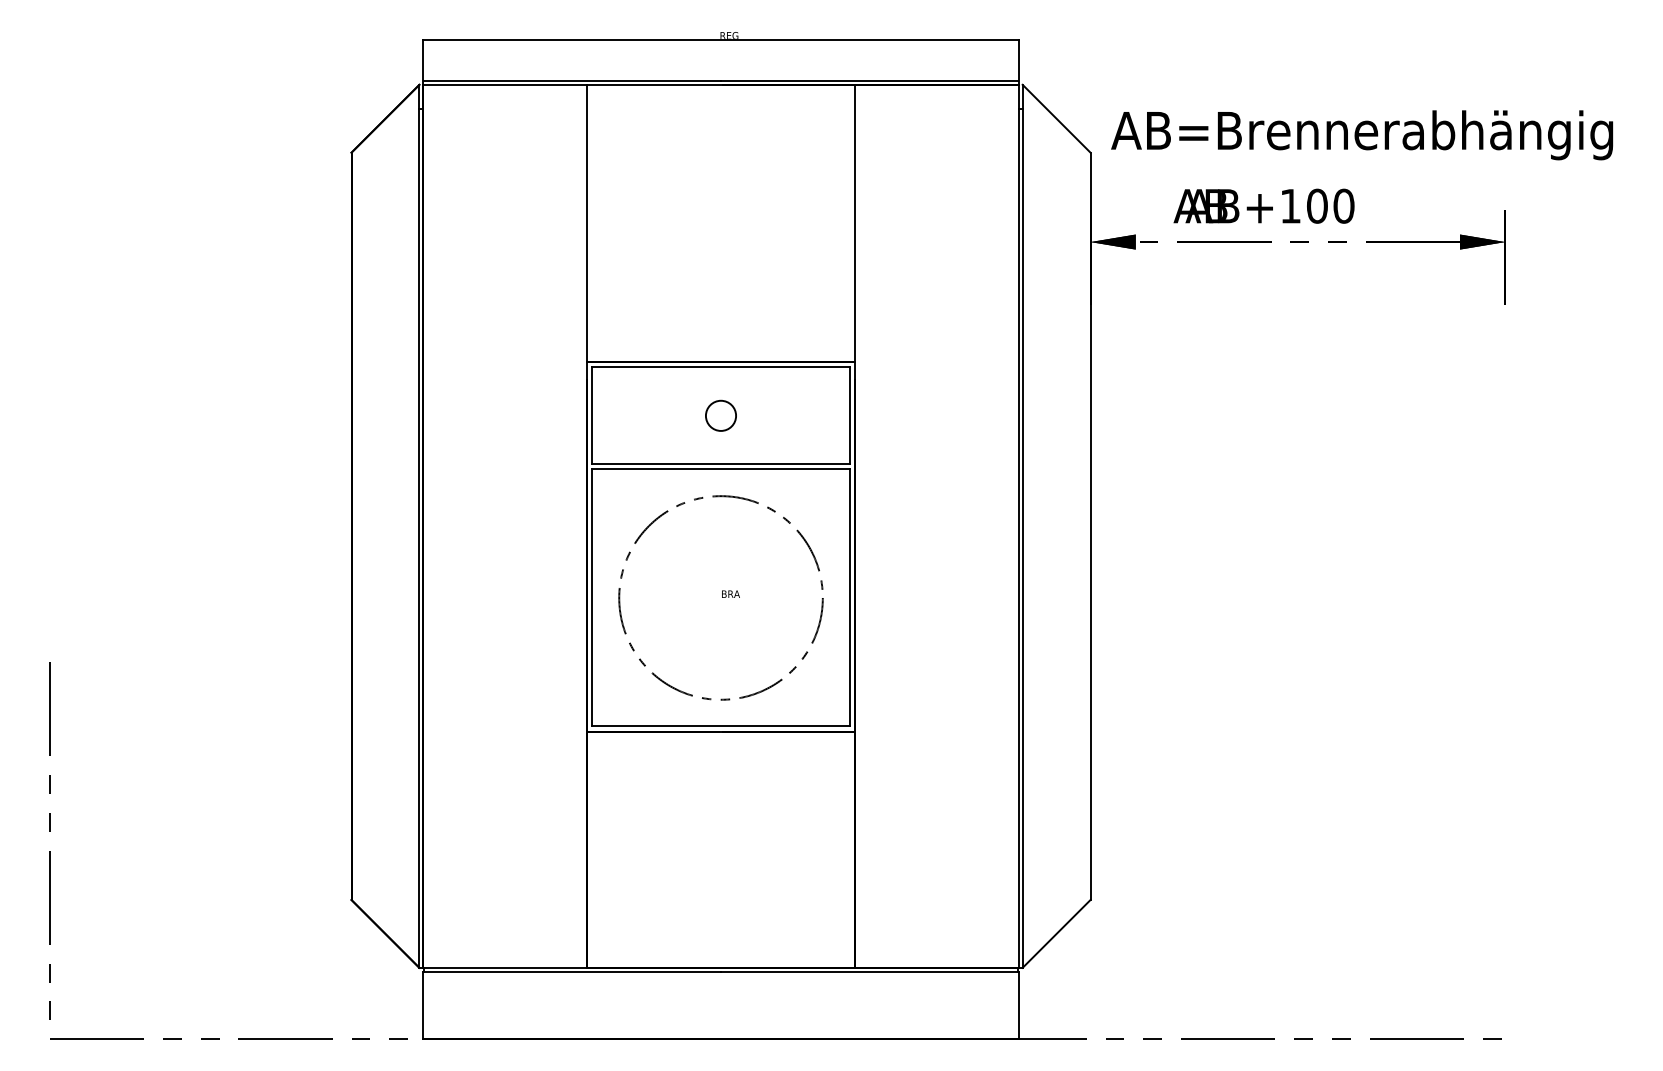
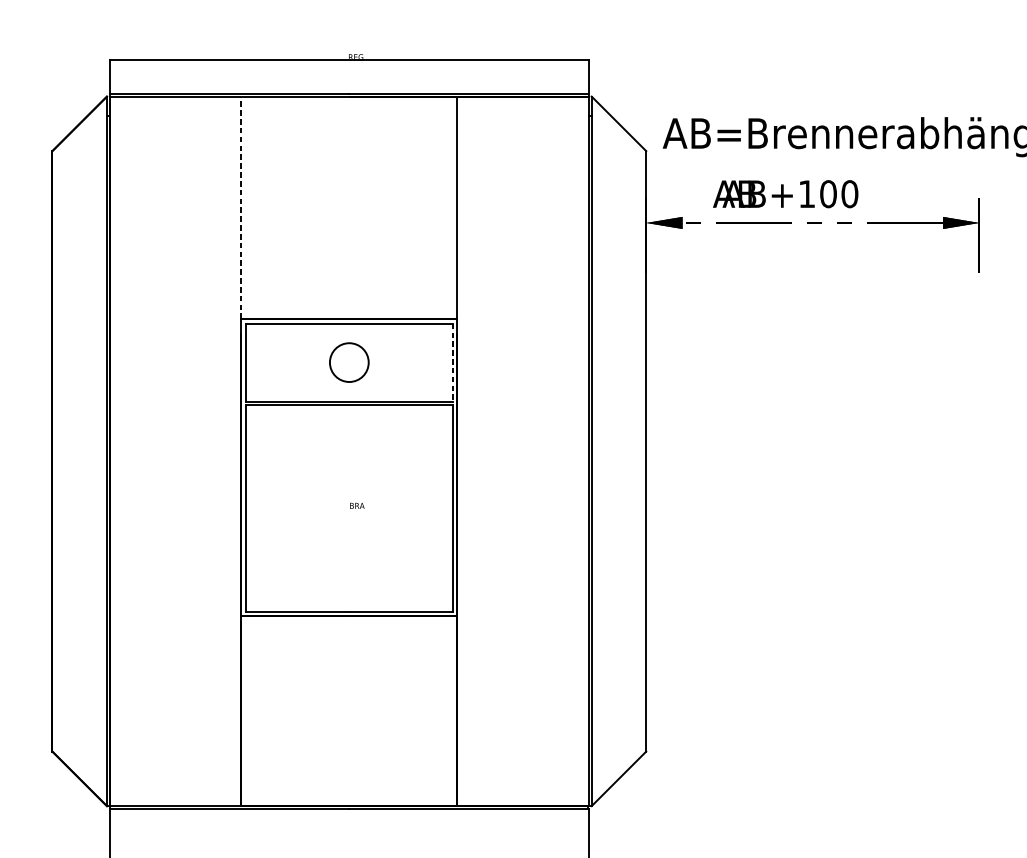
line: (586, 222) -> (241, 207), solid -> dashed
circle: (720, 415) -> (348, 362), size x1.6
line: (849, 416) -> (452, 363), solid -> dashed
circle: (720, 597) -> (348, 508), removed

